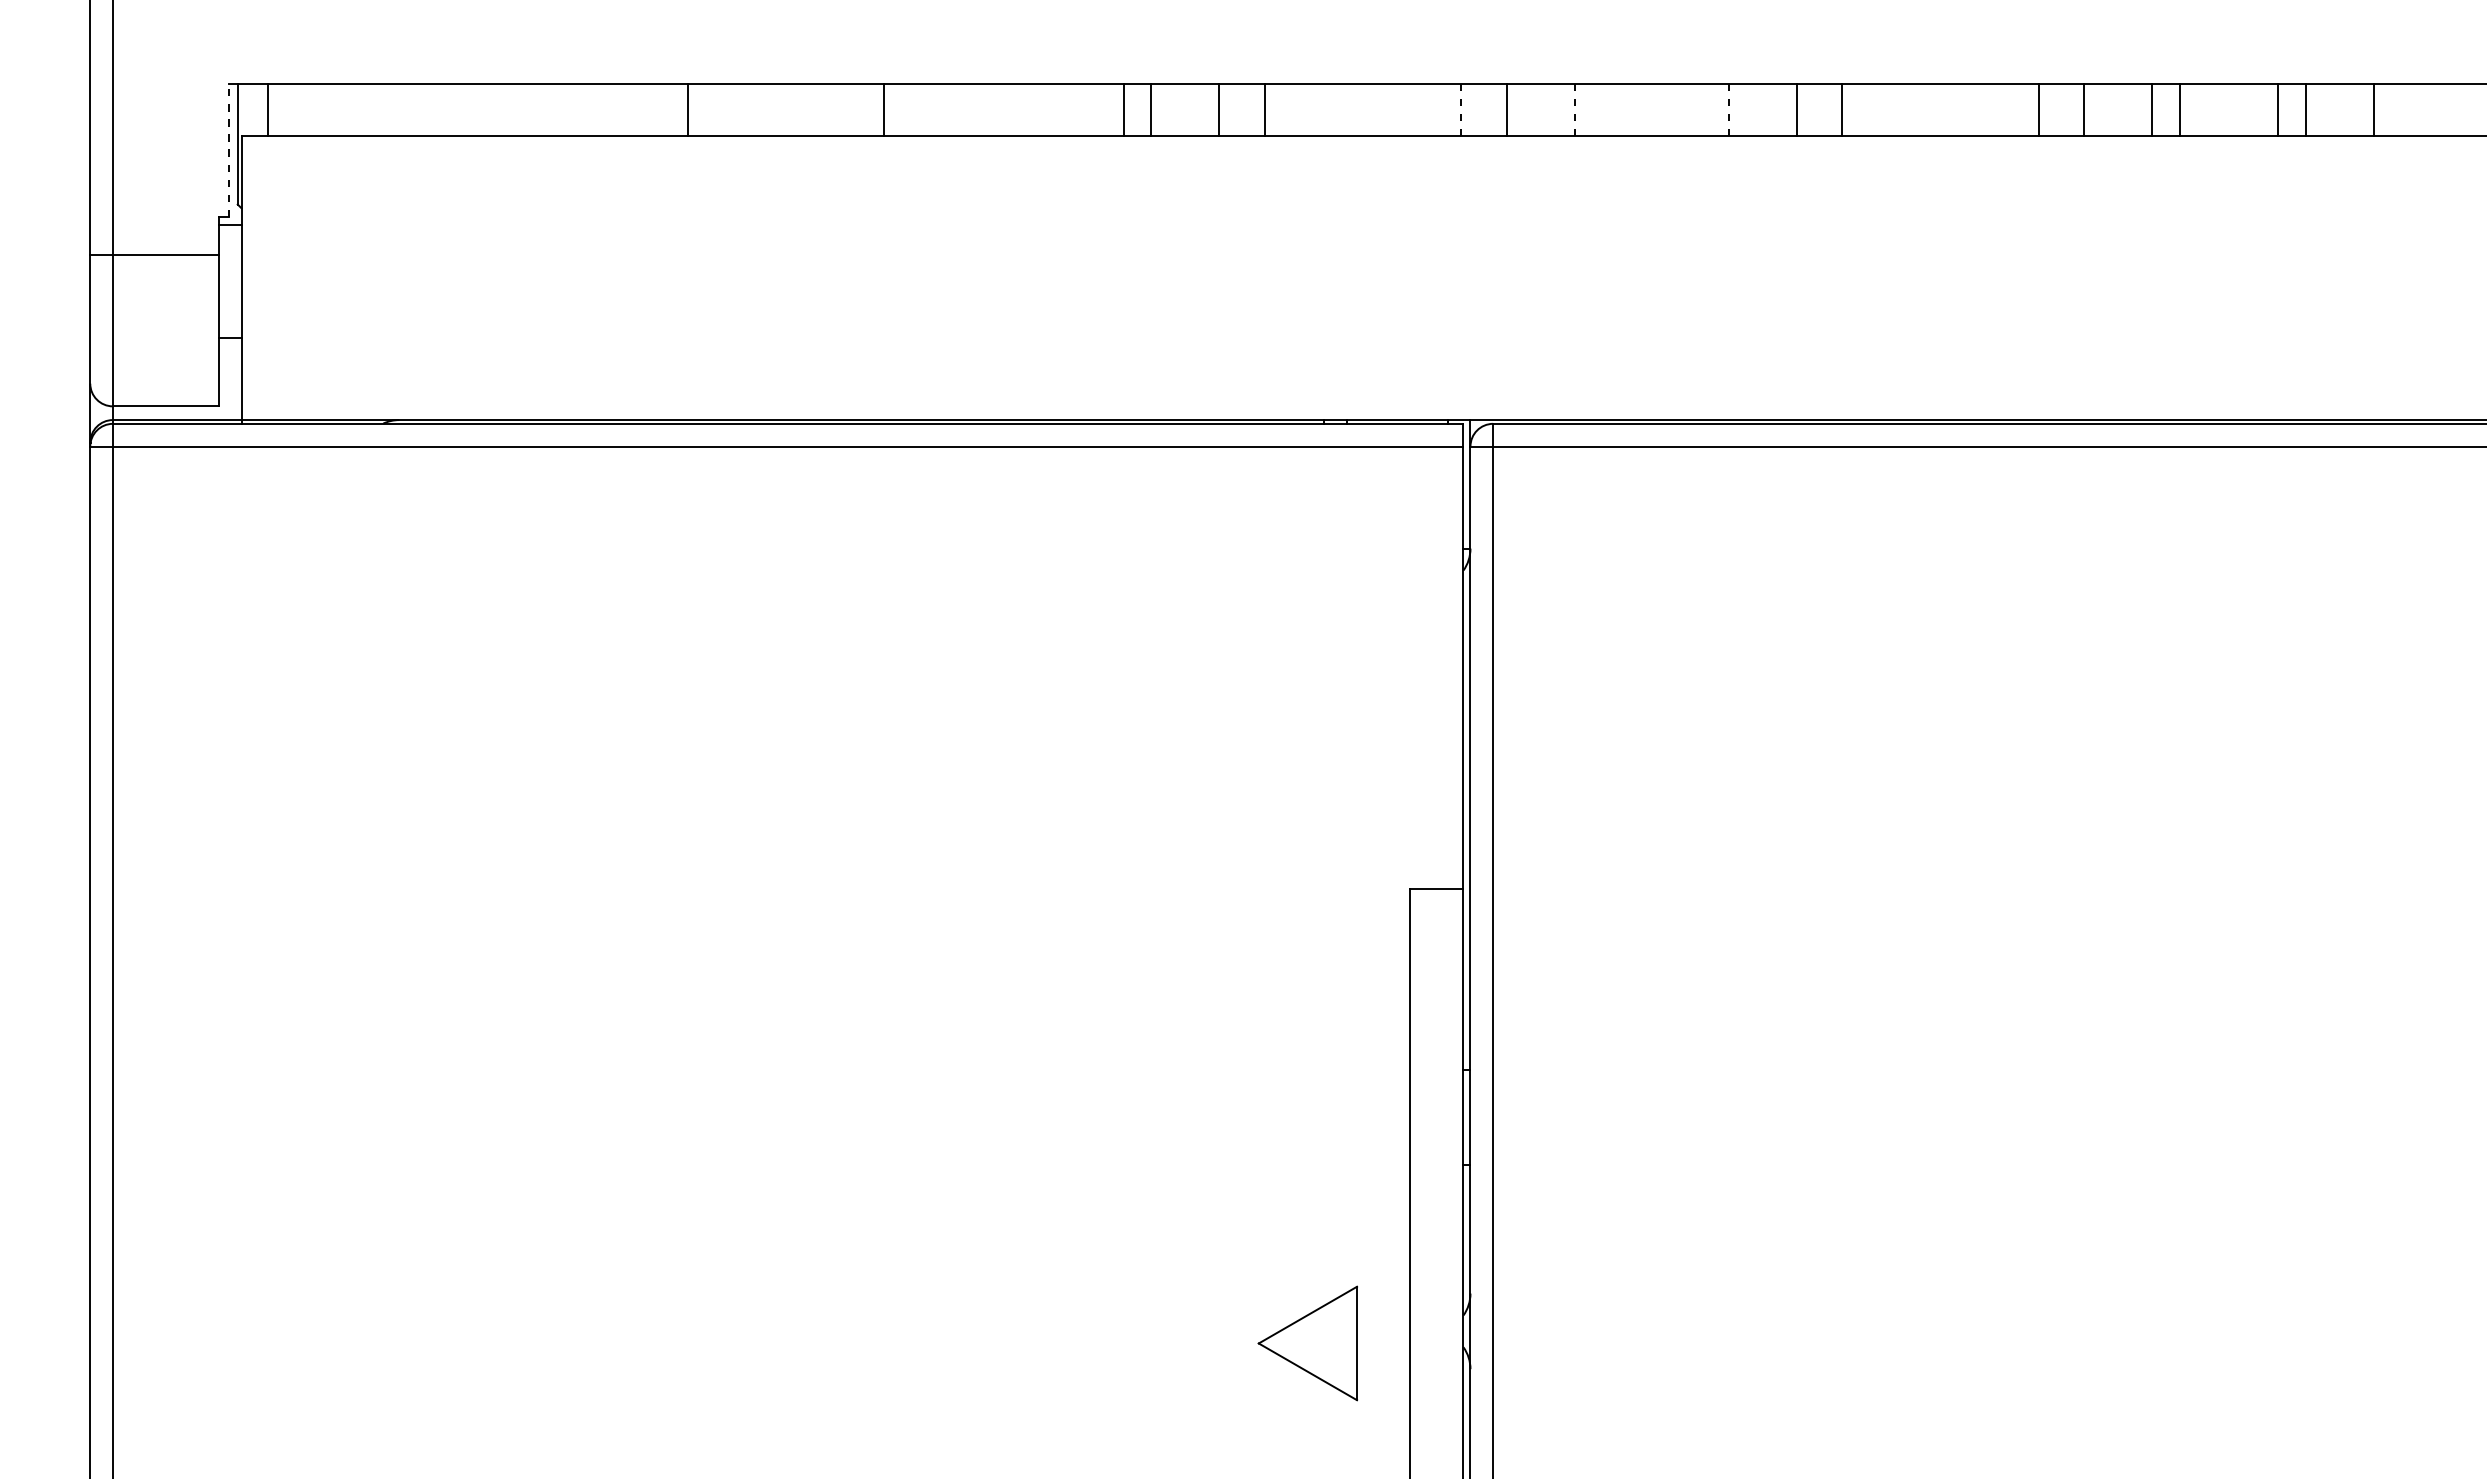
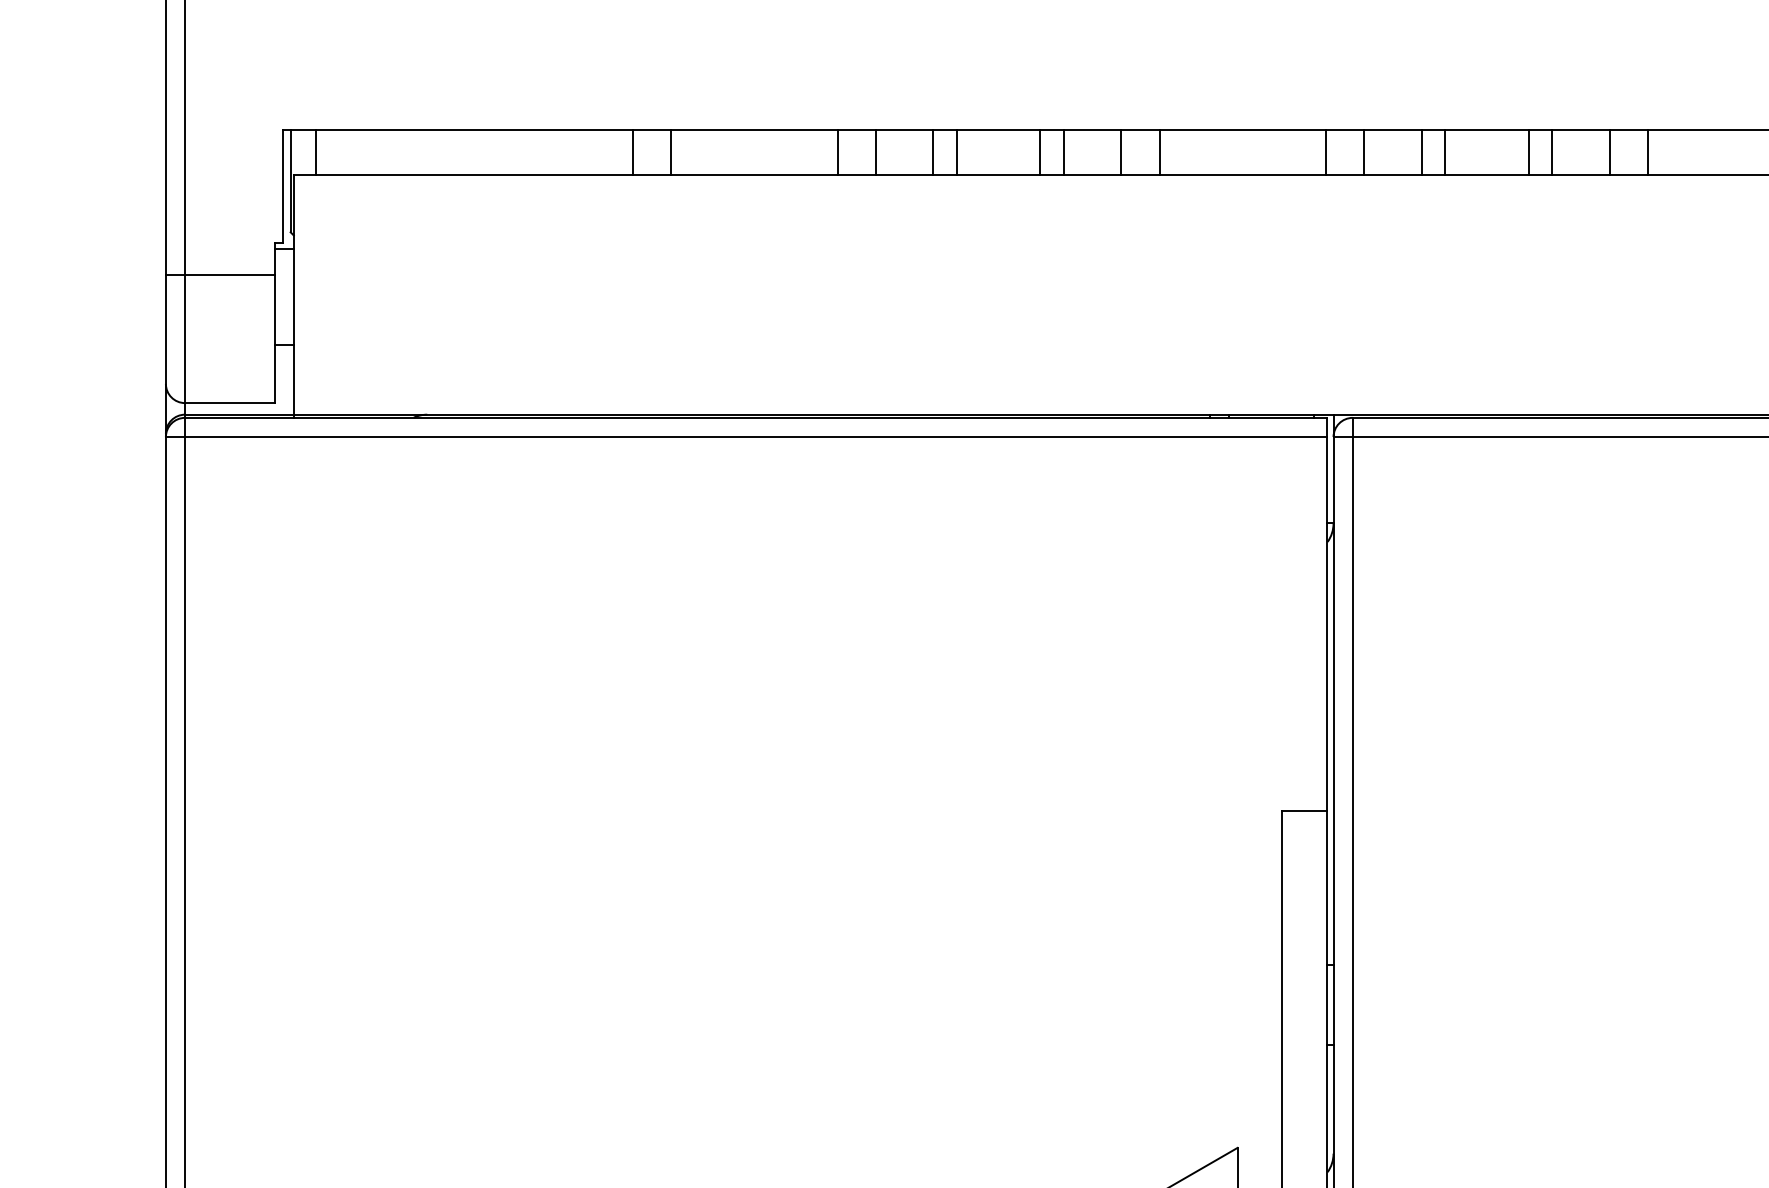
line: (642, 109) -> (633, 151), added
line: (929, 109) -> (875, 151), added
line: (997, 109) -> (933, 151), added
line: (1025, 109) -> (957, 151), added
line: (1574, 109) -> (1421, 151), dashed -> solid
line: (1602, 109) -> (1445, 151), added
line: (1700, 109) -> (1528, 151), added
line: (1461, 110) -> (1325, 152), dashed -> solid
line: (1728, 110) -> (1551, 152), dashed -> solid
line: (228, 150) -> (282, 186), dashed -> solid

